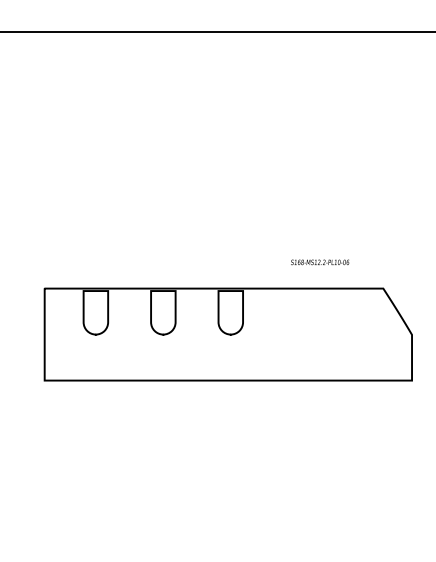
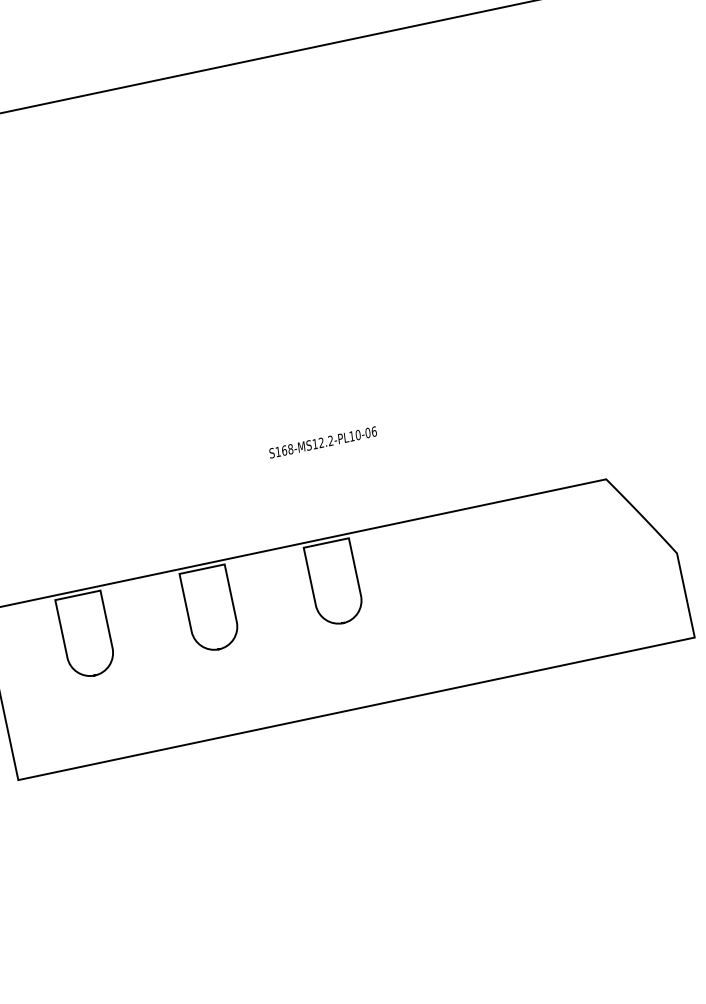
text: (320, 262) -> (323, 442), moved

